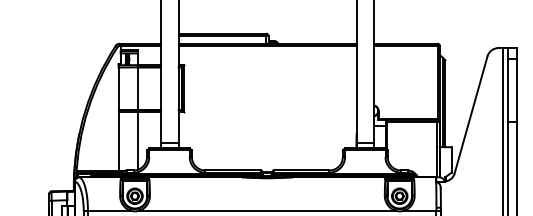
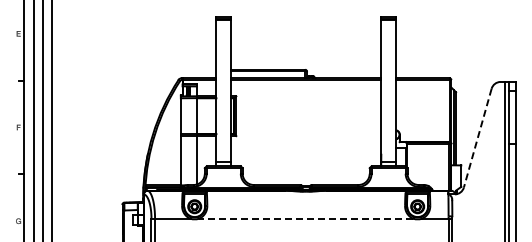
line: (470, 115) -> (477, 138), solid -> dashed
line: (266, 210) -> (305, 218), solid -> dashed

